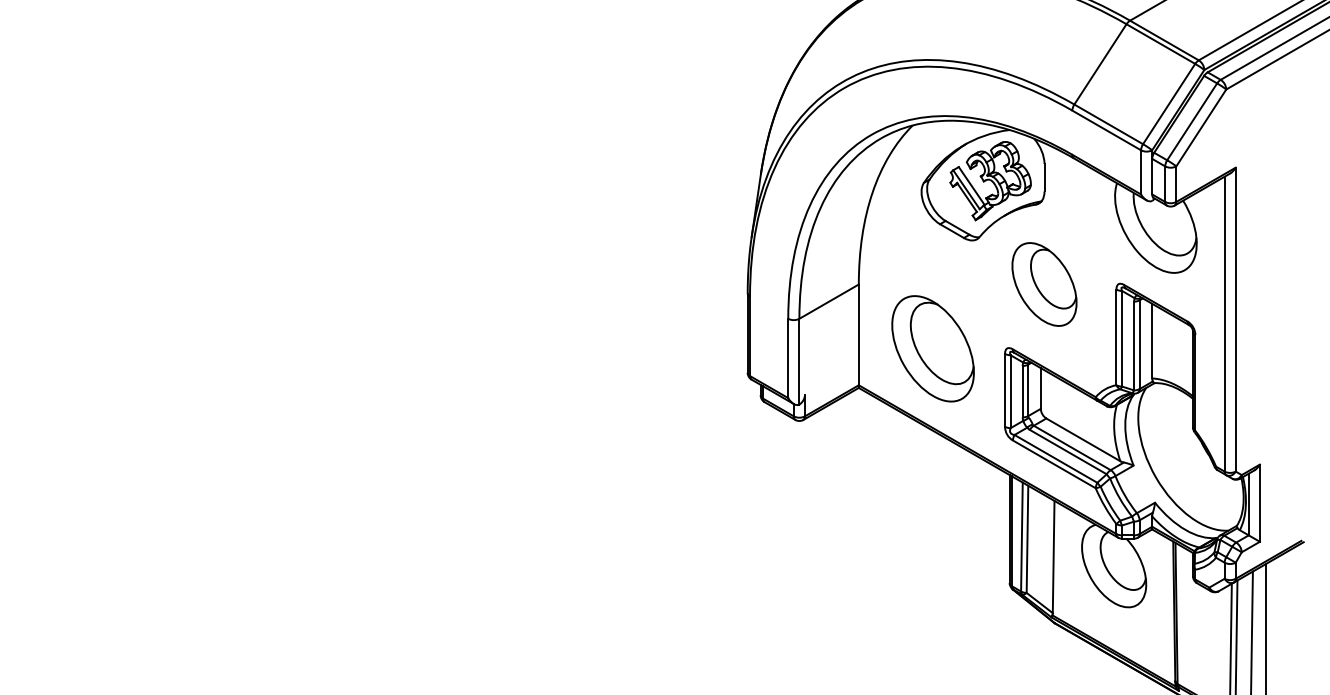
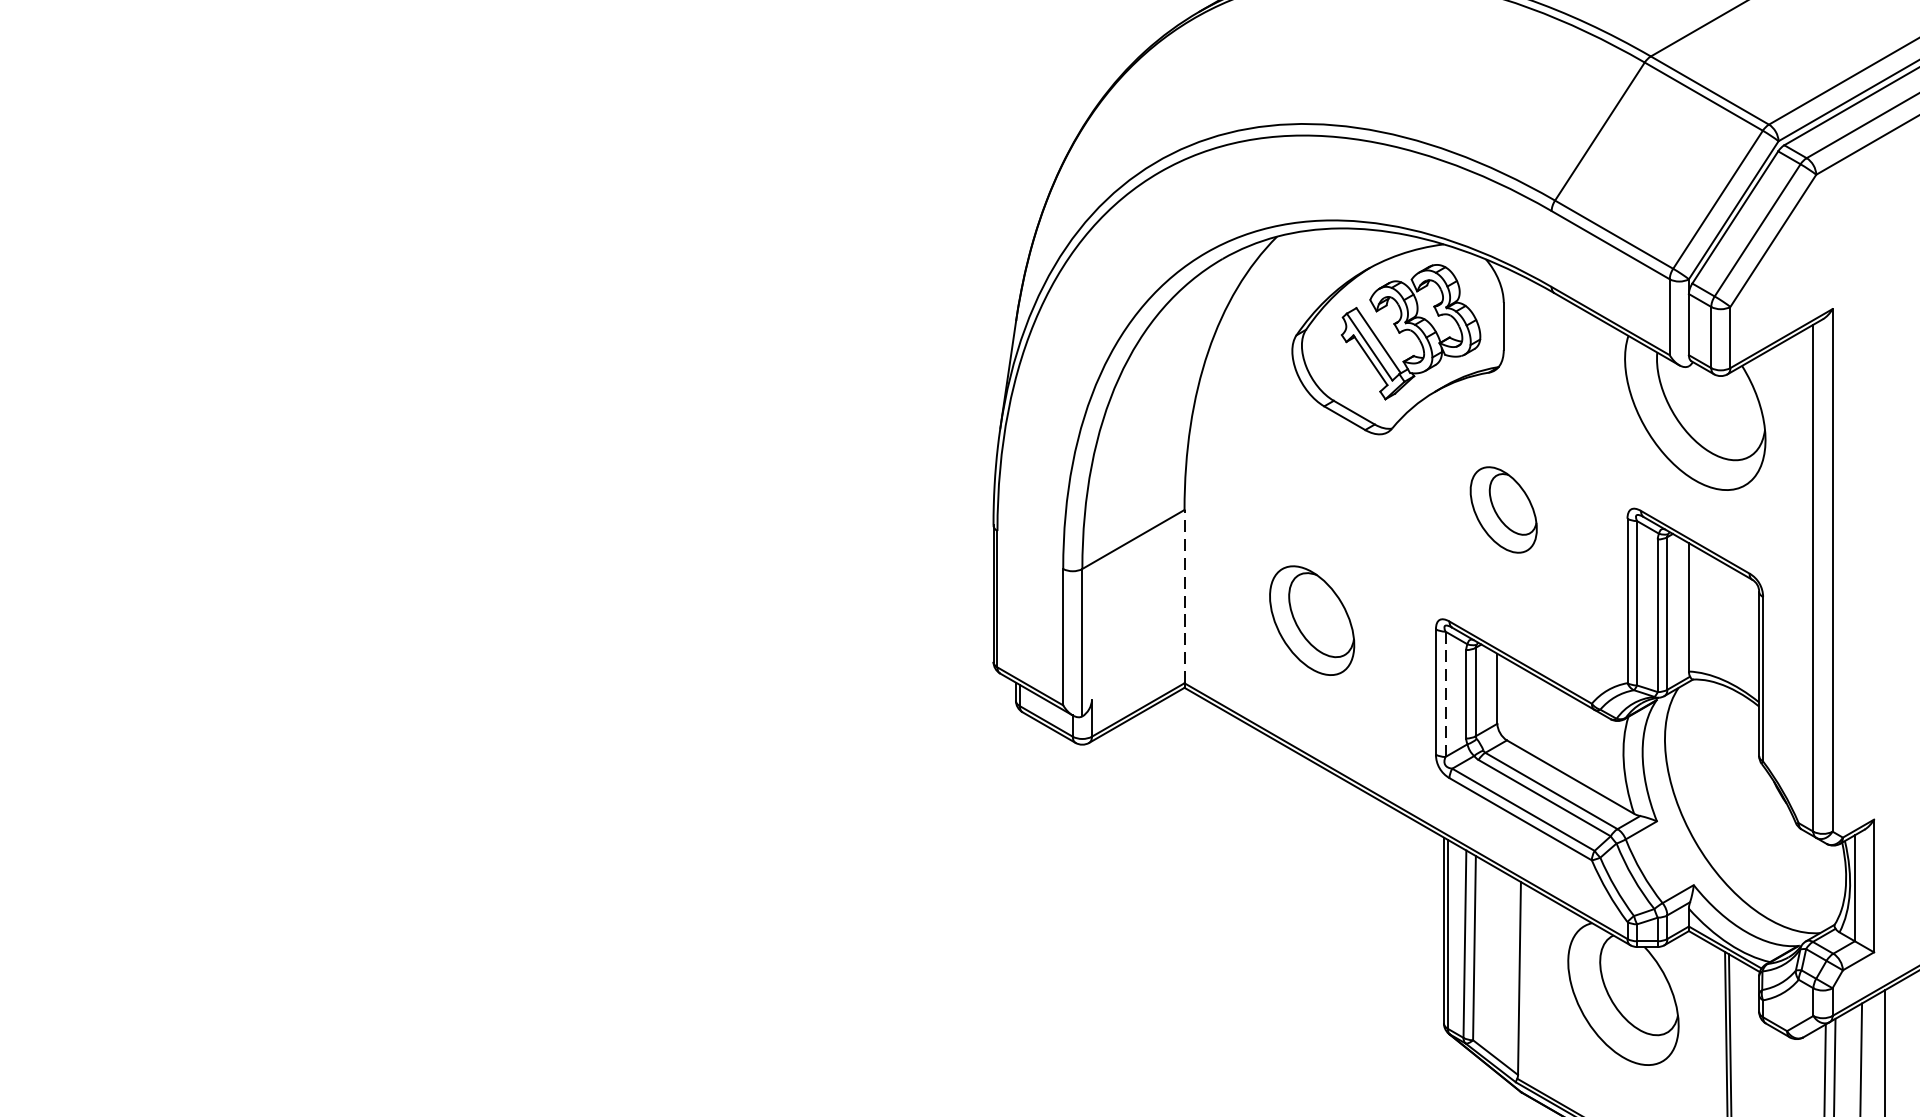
part: (1044, 284) -> (1503, 509), size x0.6
line: (858, 334) -> (1183, 595), solid -> dashed
part: (932, 348) -> (1311, 620), size x0.6
line: (1010, 391) -> (1445, 693), solid -> dashed

